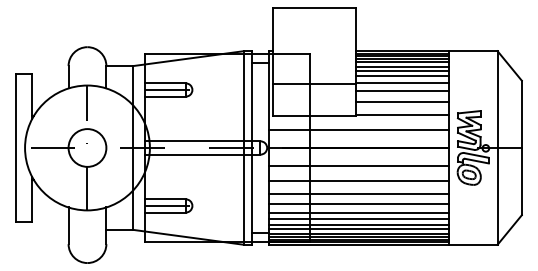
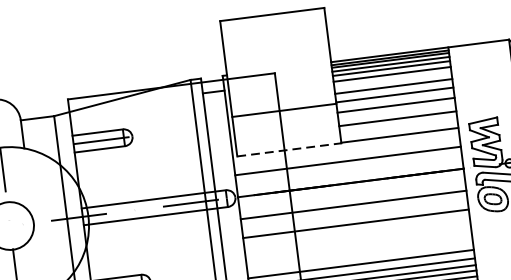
line: (402, 71) -> (392, 80), removed
line: (314, 115) -> (289, 149), solid -> dashed
line: (359, 193) -> (358, 240), removed
line: (359, 204) -> (360, 253), removed

